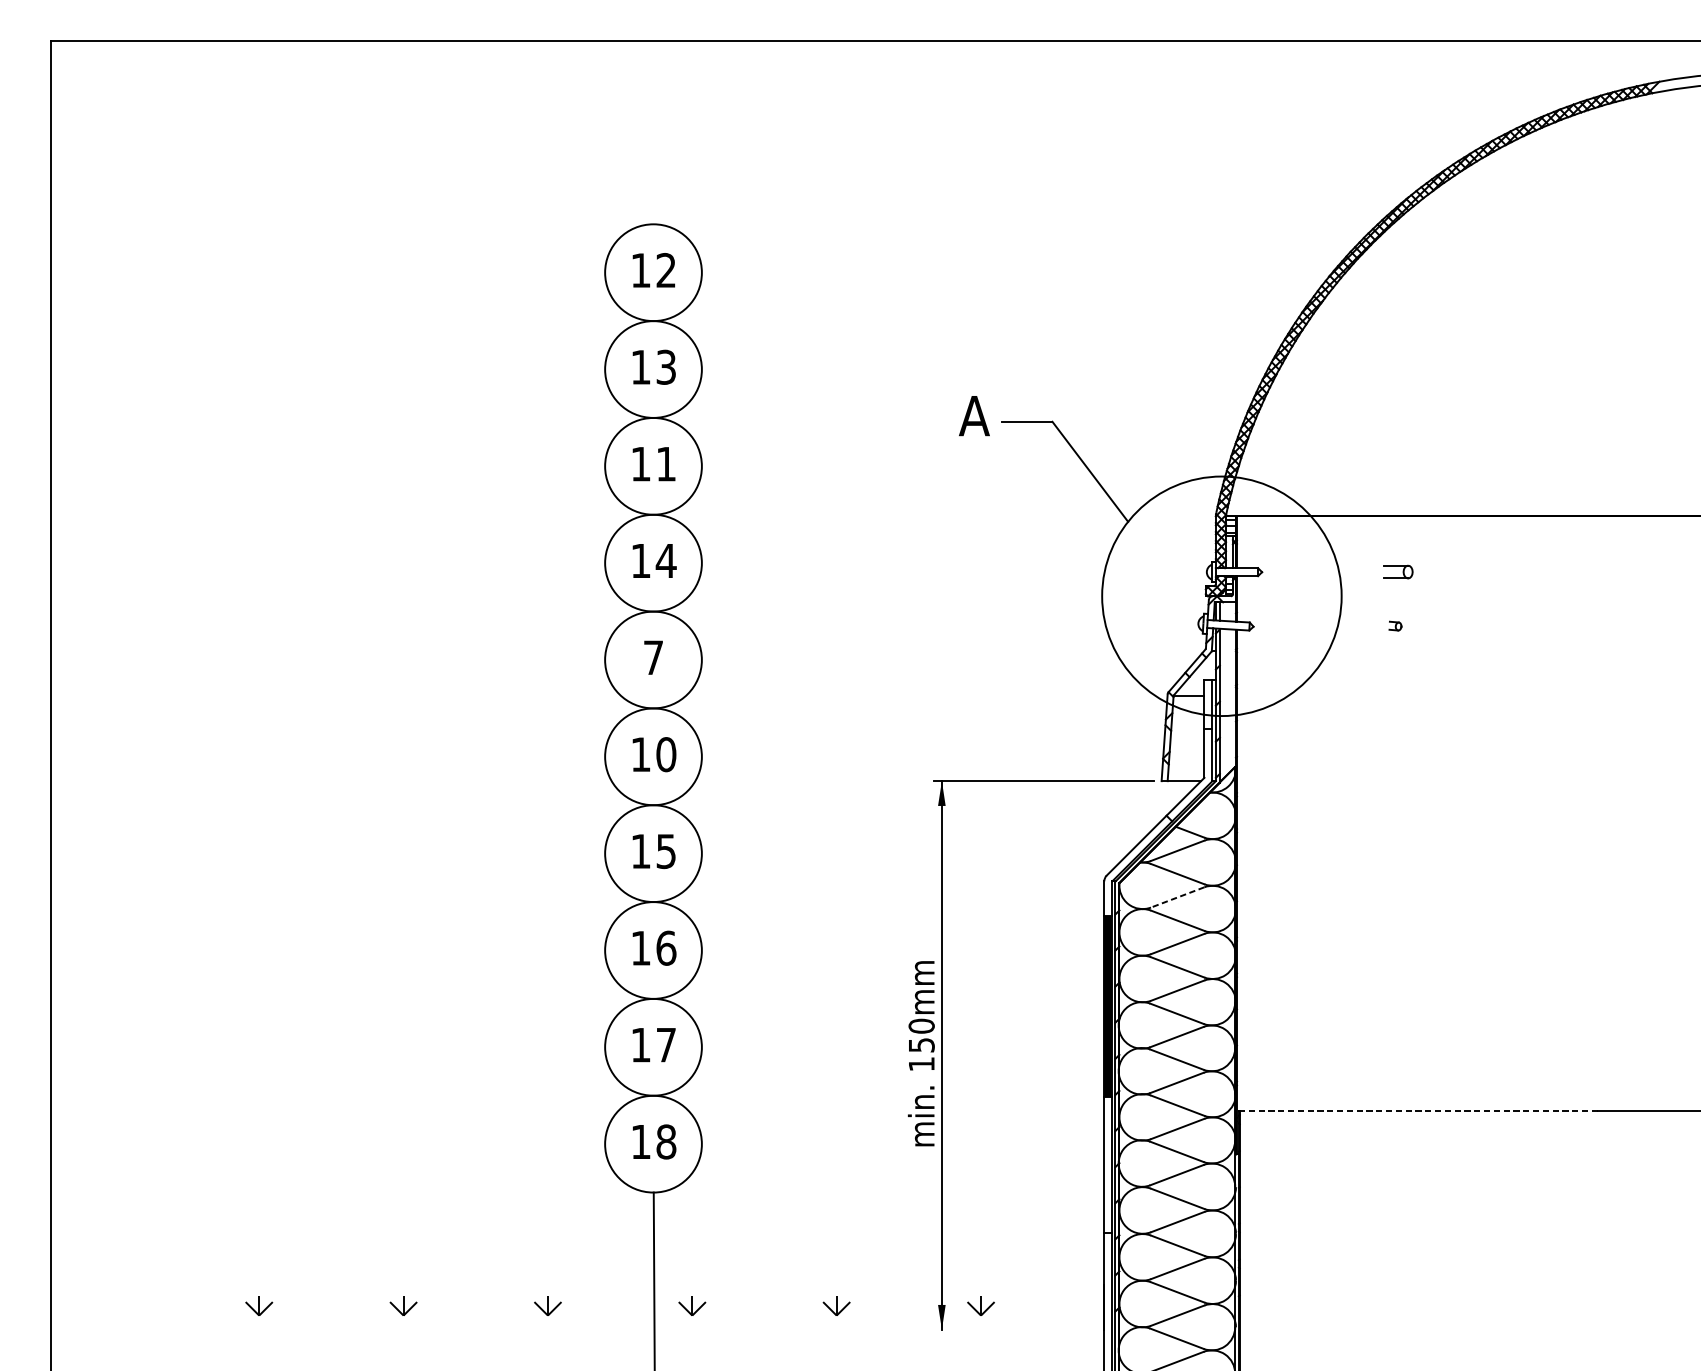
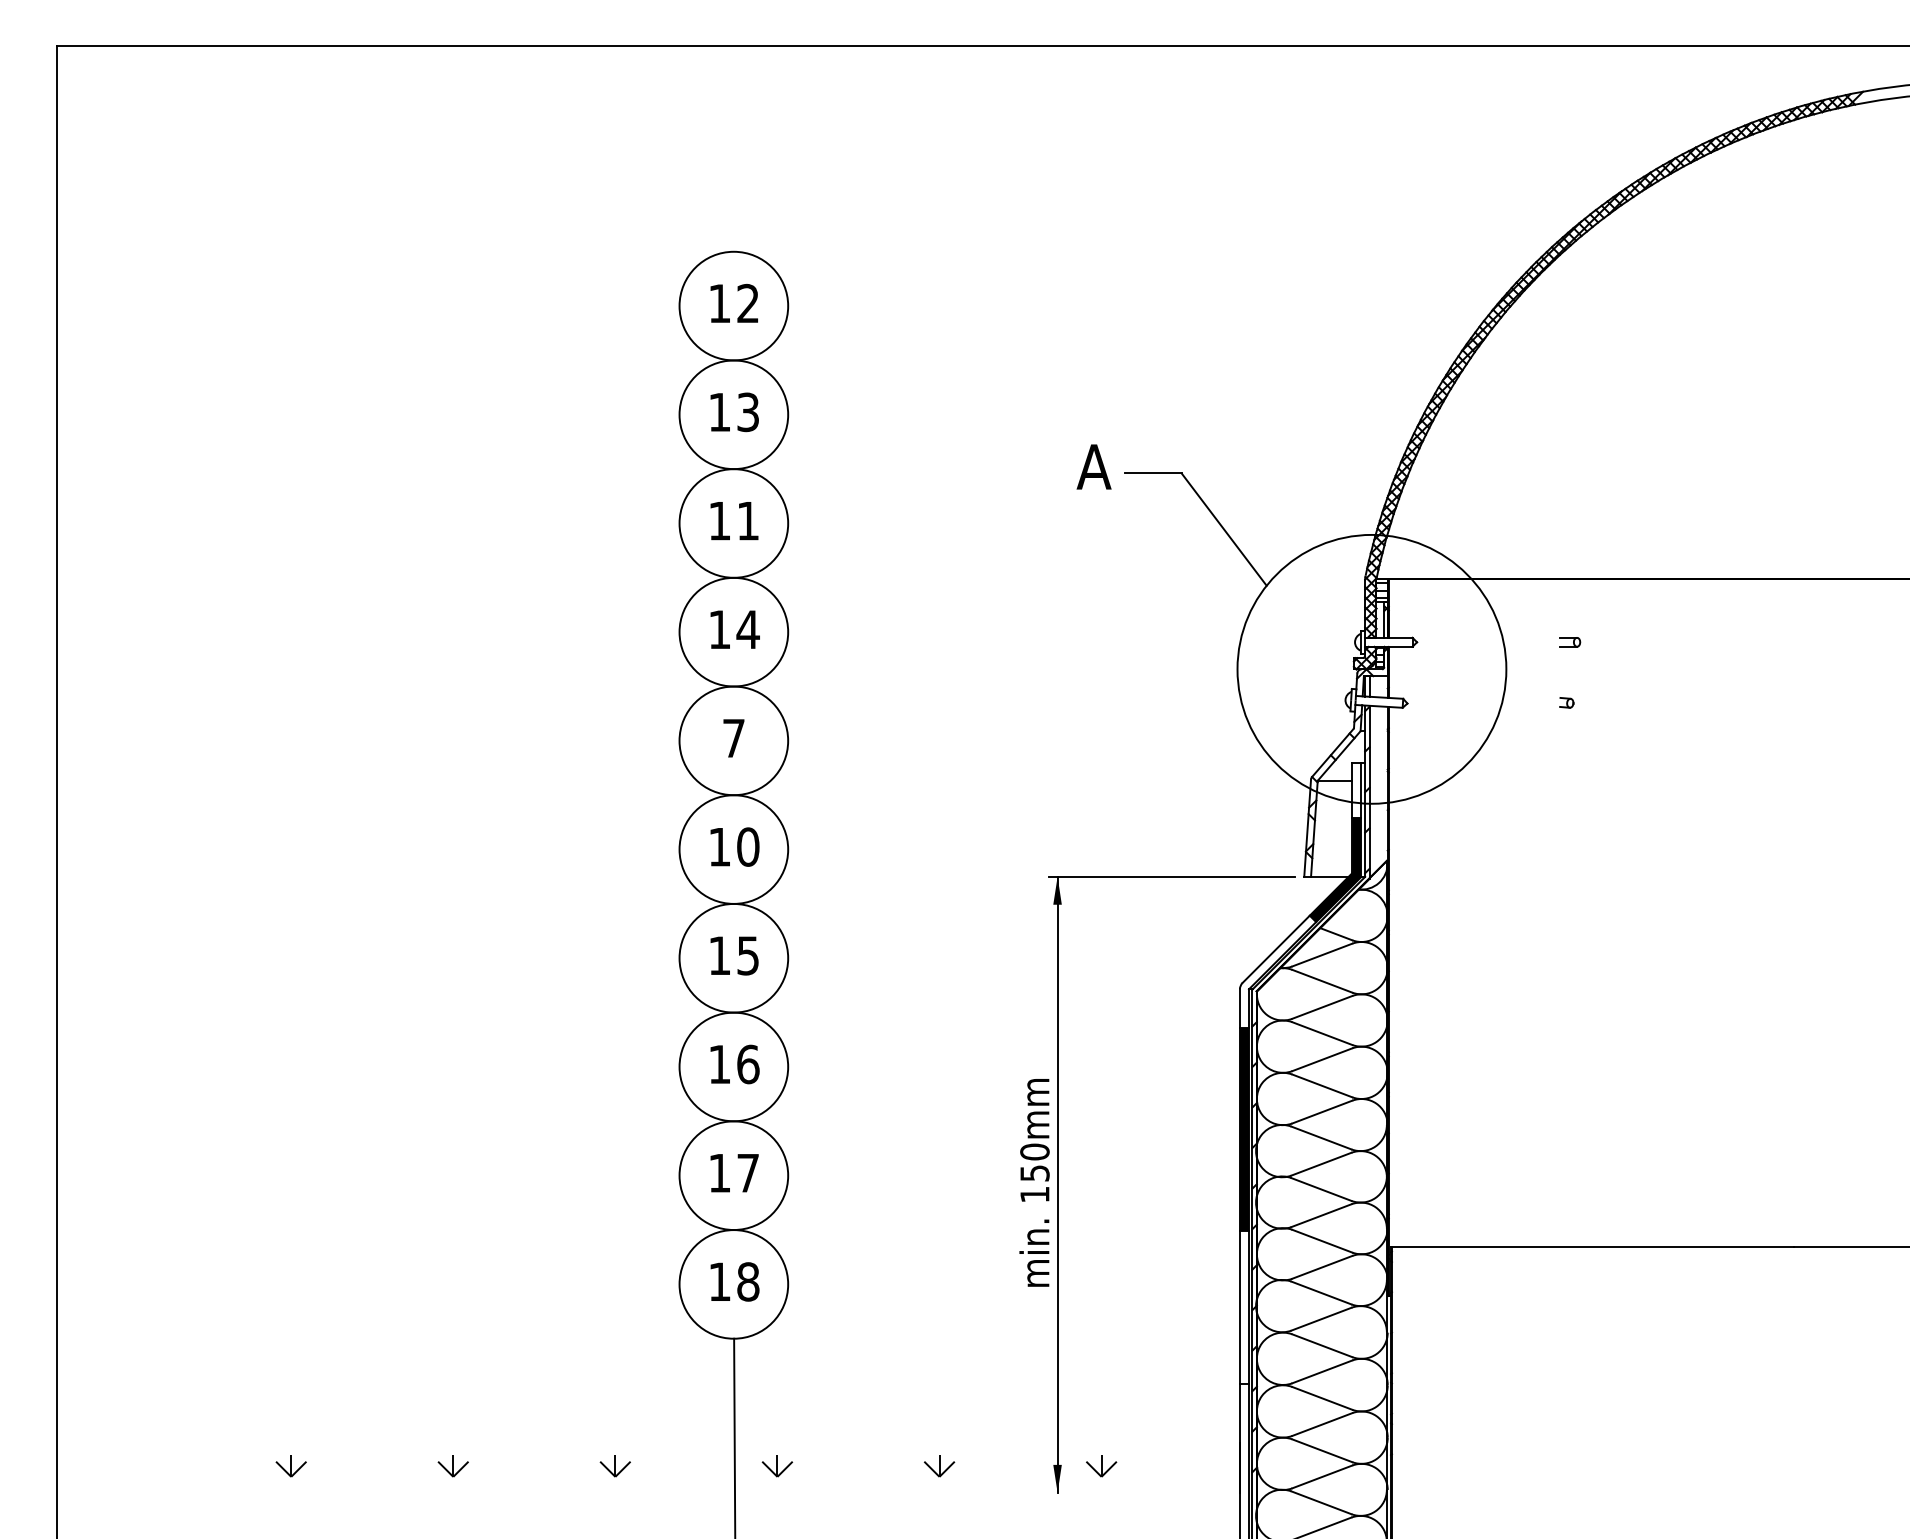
part: (1398, 572) -> (1570, 642), size x0.62
fill: (1189, 774) -> (1335, 869), added
line: (1176, 897) -> (1321, 1007), dashed -> solid
line: (1418, 1110) -> (1592, 1246), dashed -> solid

